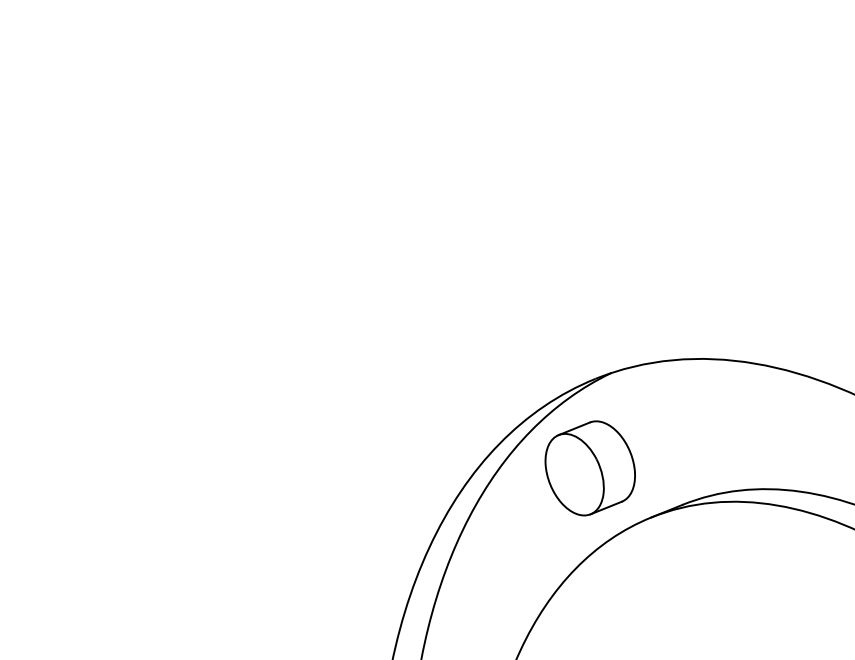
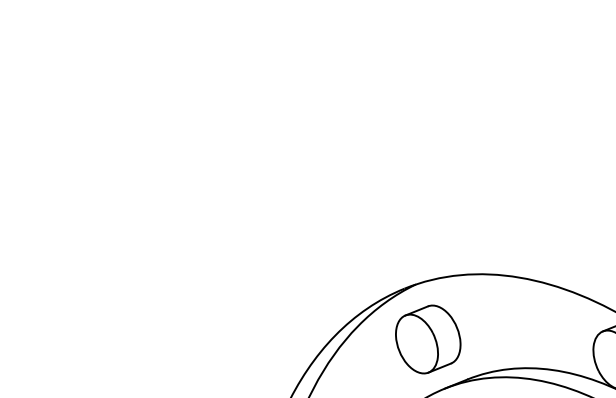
part: (589, 468) -> (427, 339), moved

